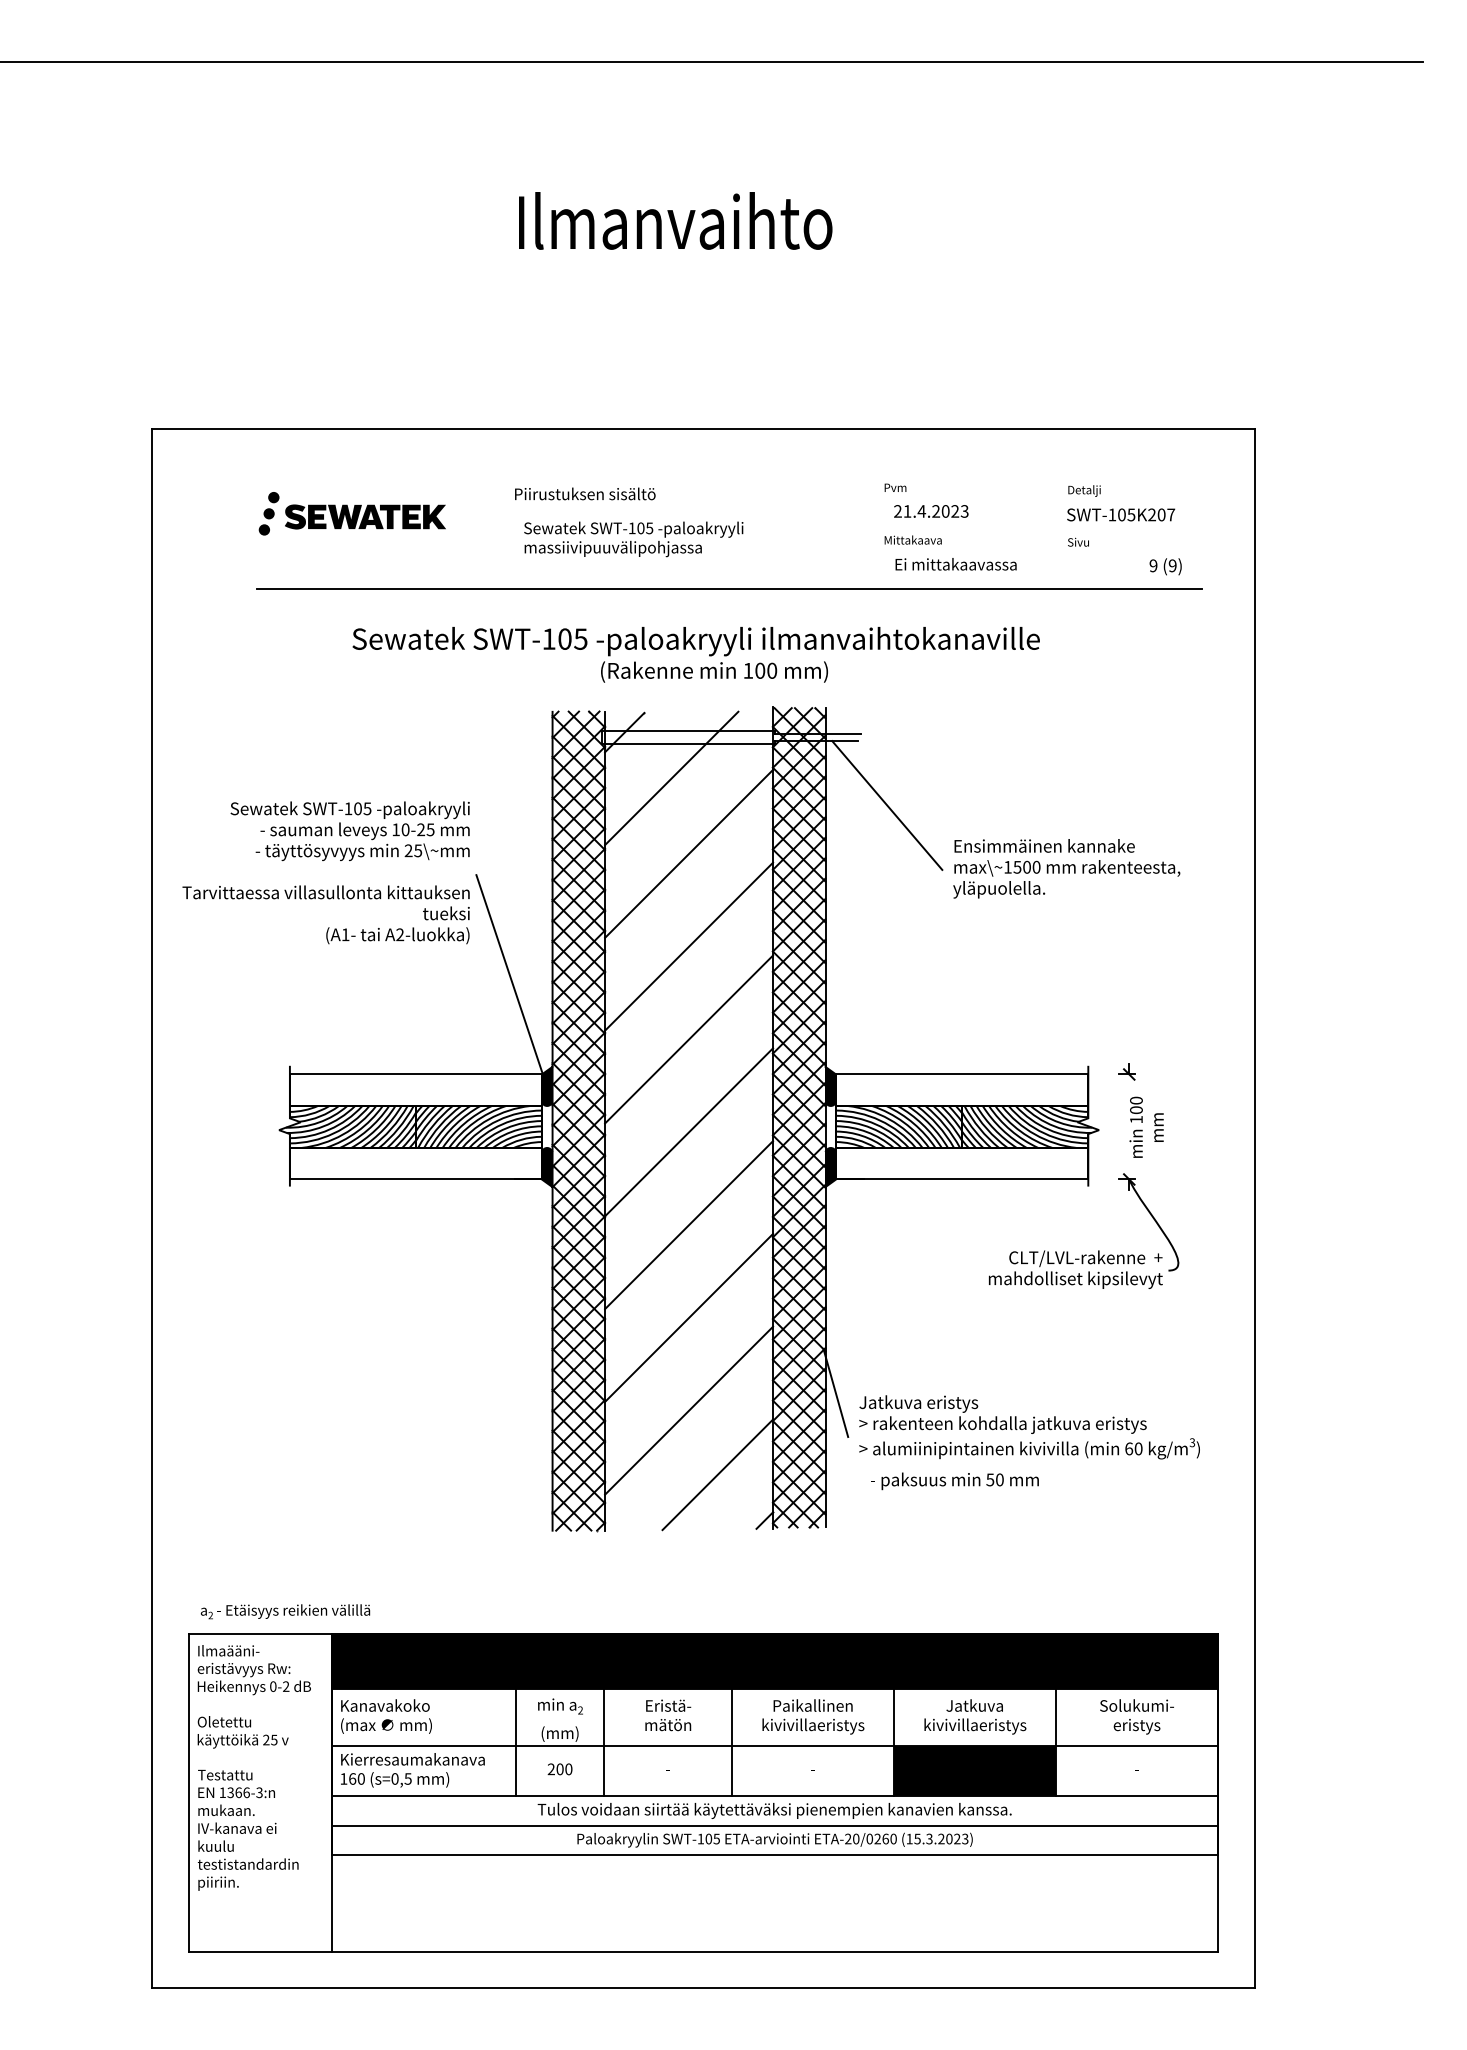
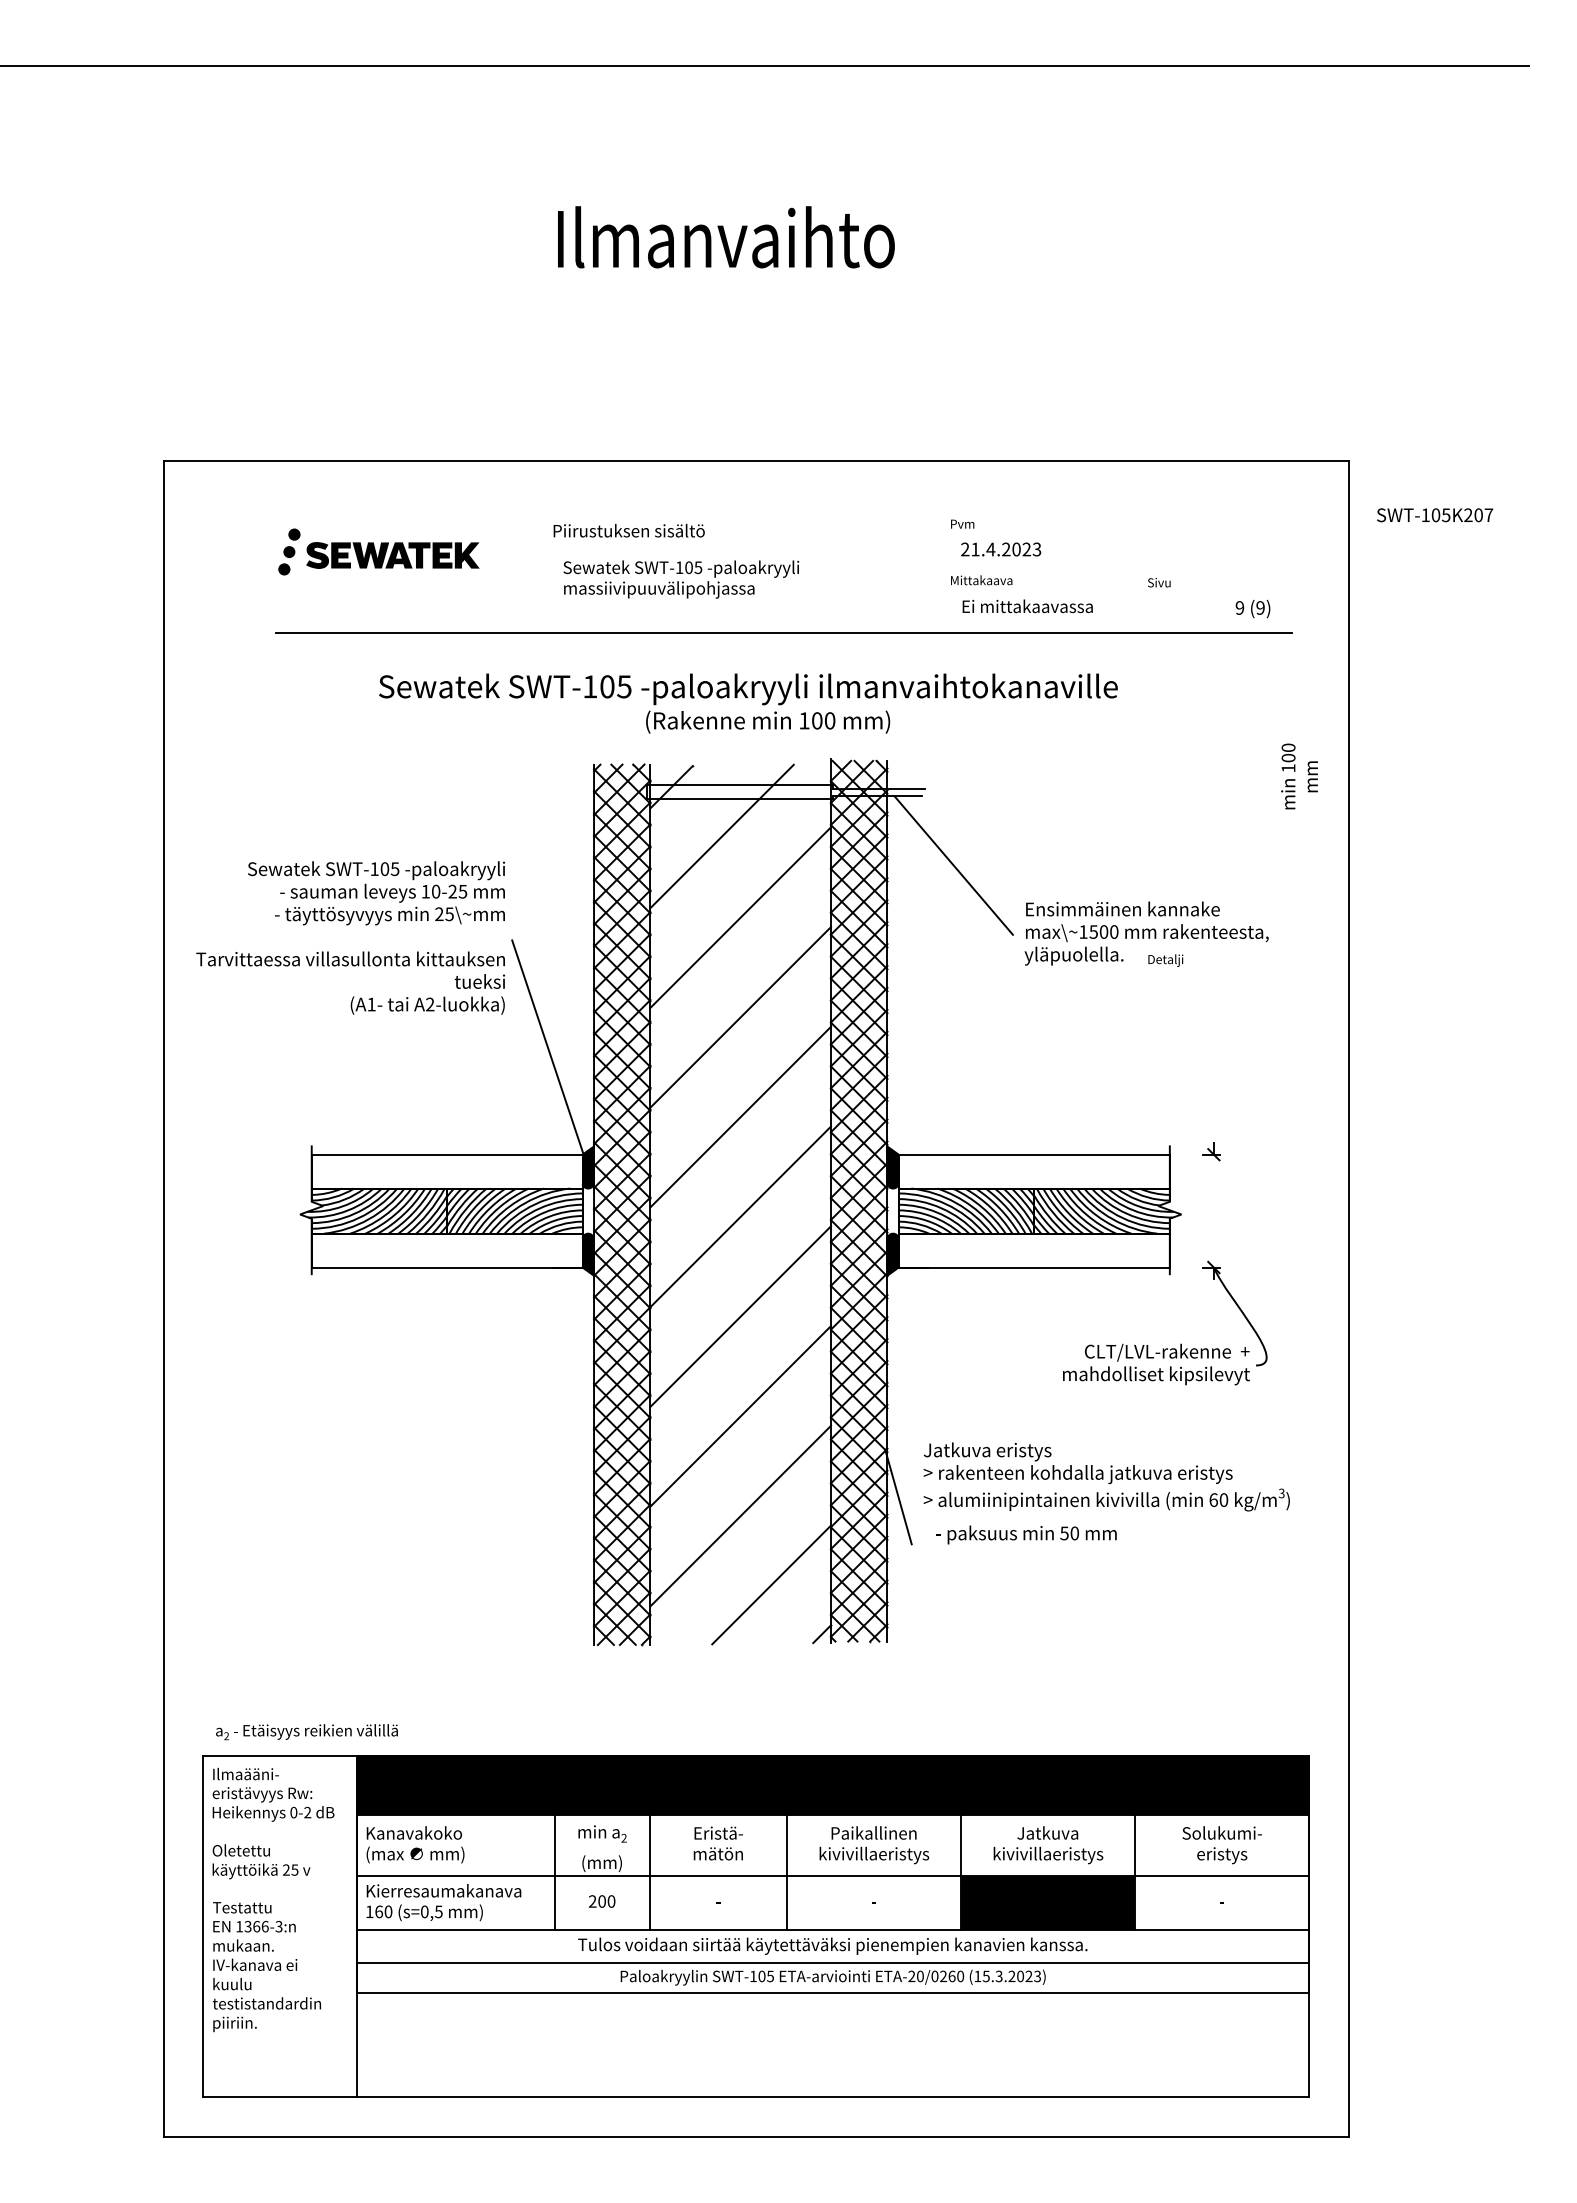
text: (1084, 490) -> (1165, 960), moved
text: (1121, 515) -> (1435, 515), moved
text: (1146, 1127) -> (1299, 776), moved
text: (1029, 1442) -> (1106, 1493), moved

